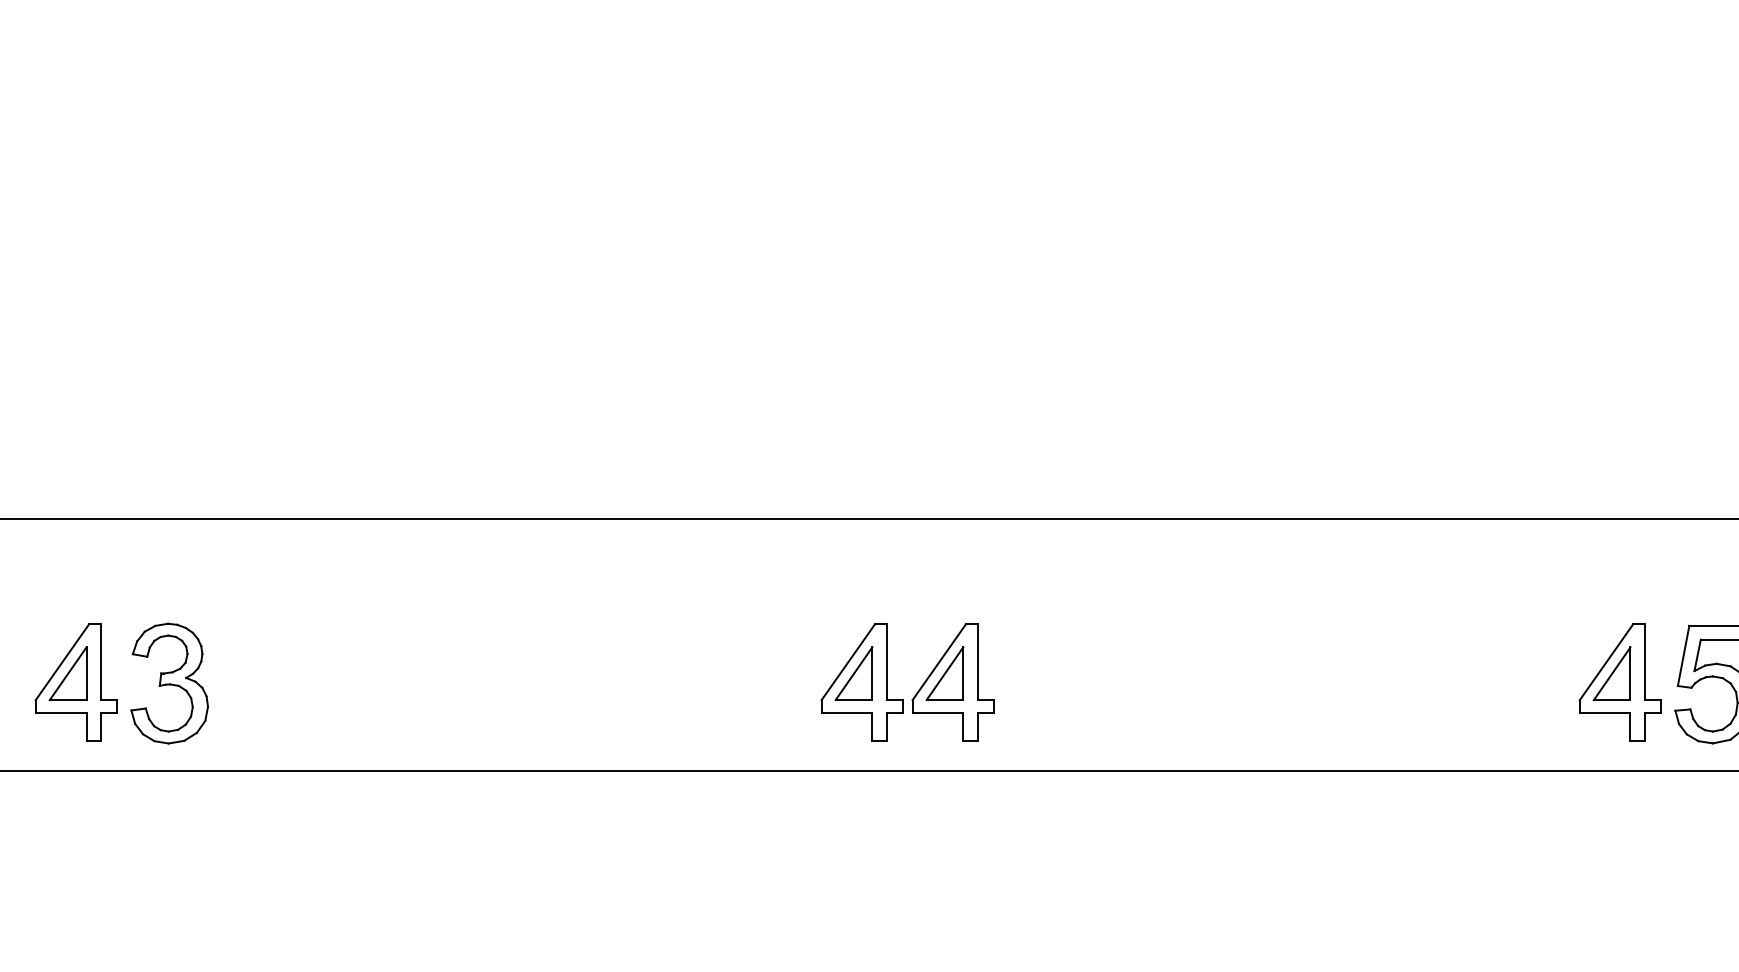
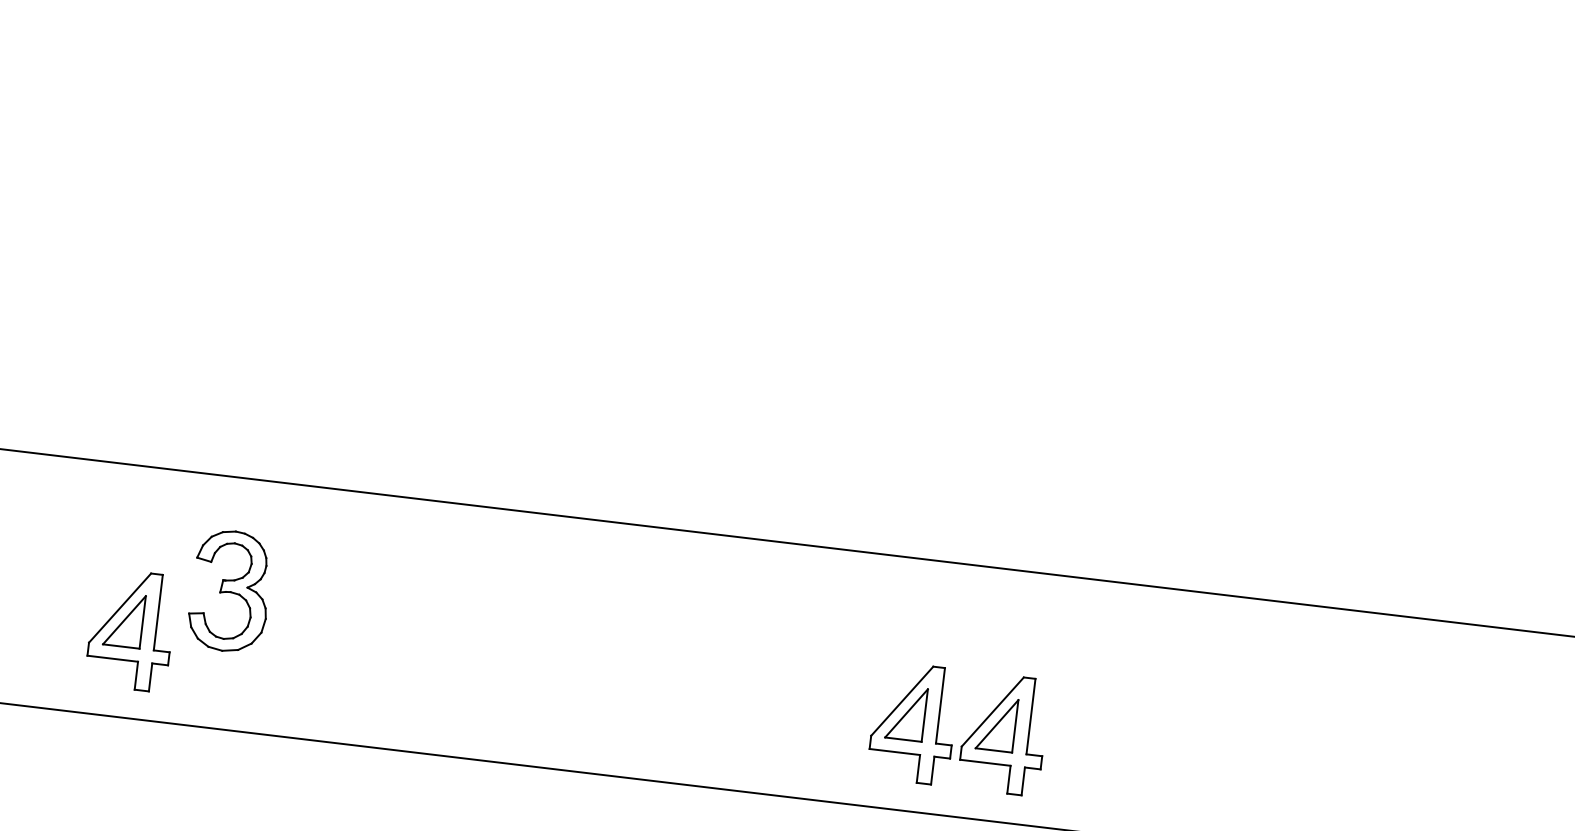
part: (169, 683) -> (230, 591), moved

